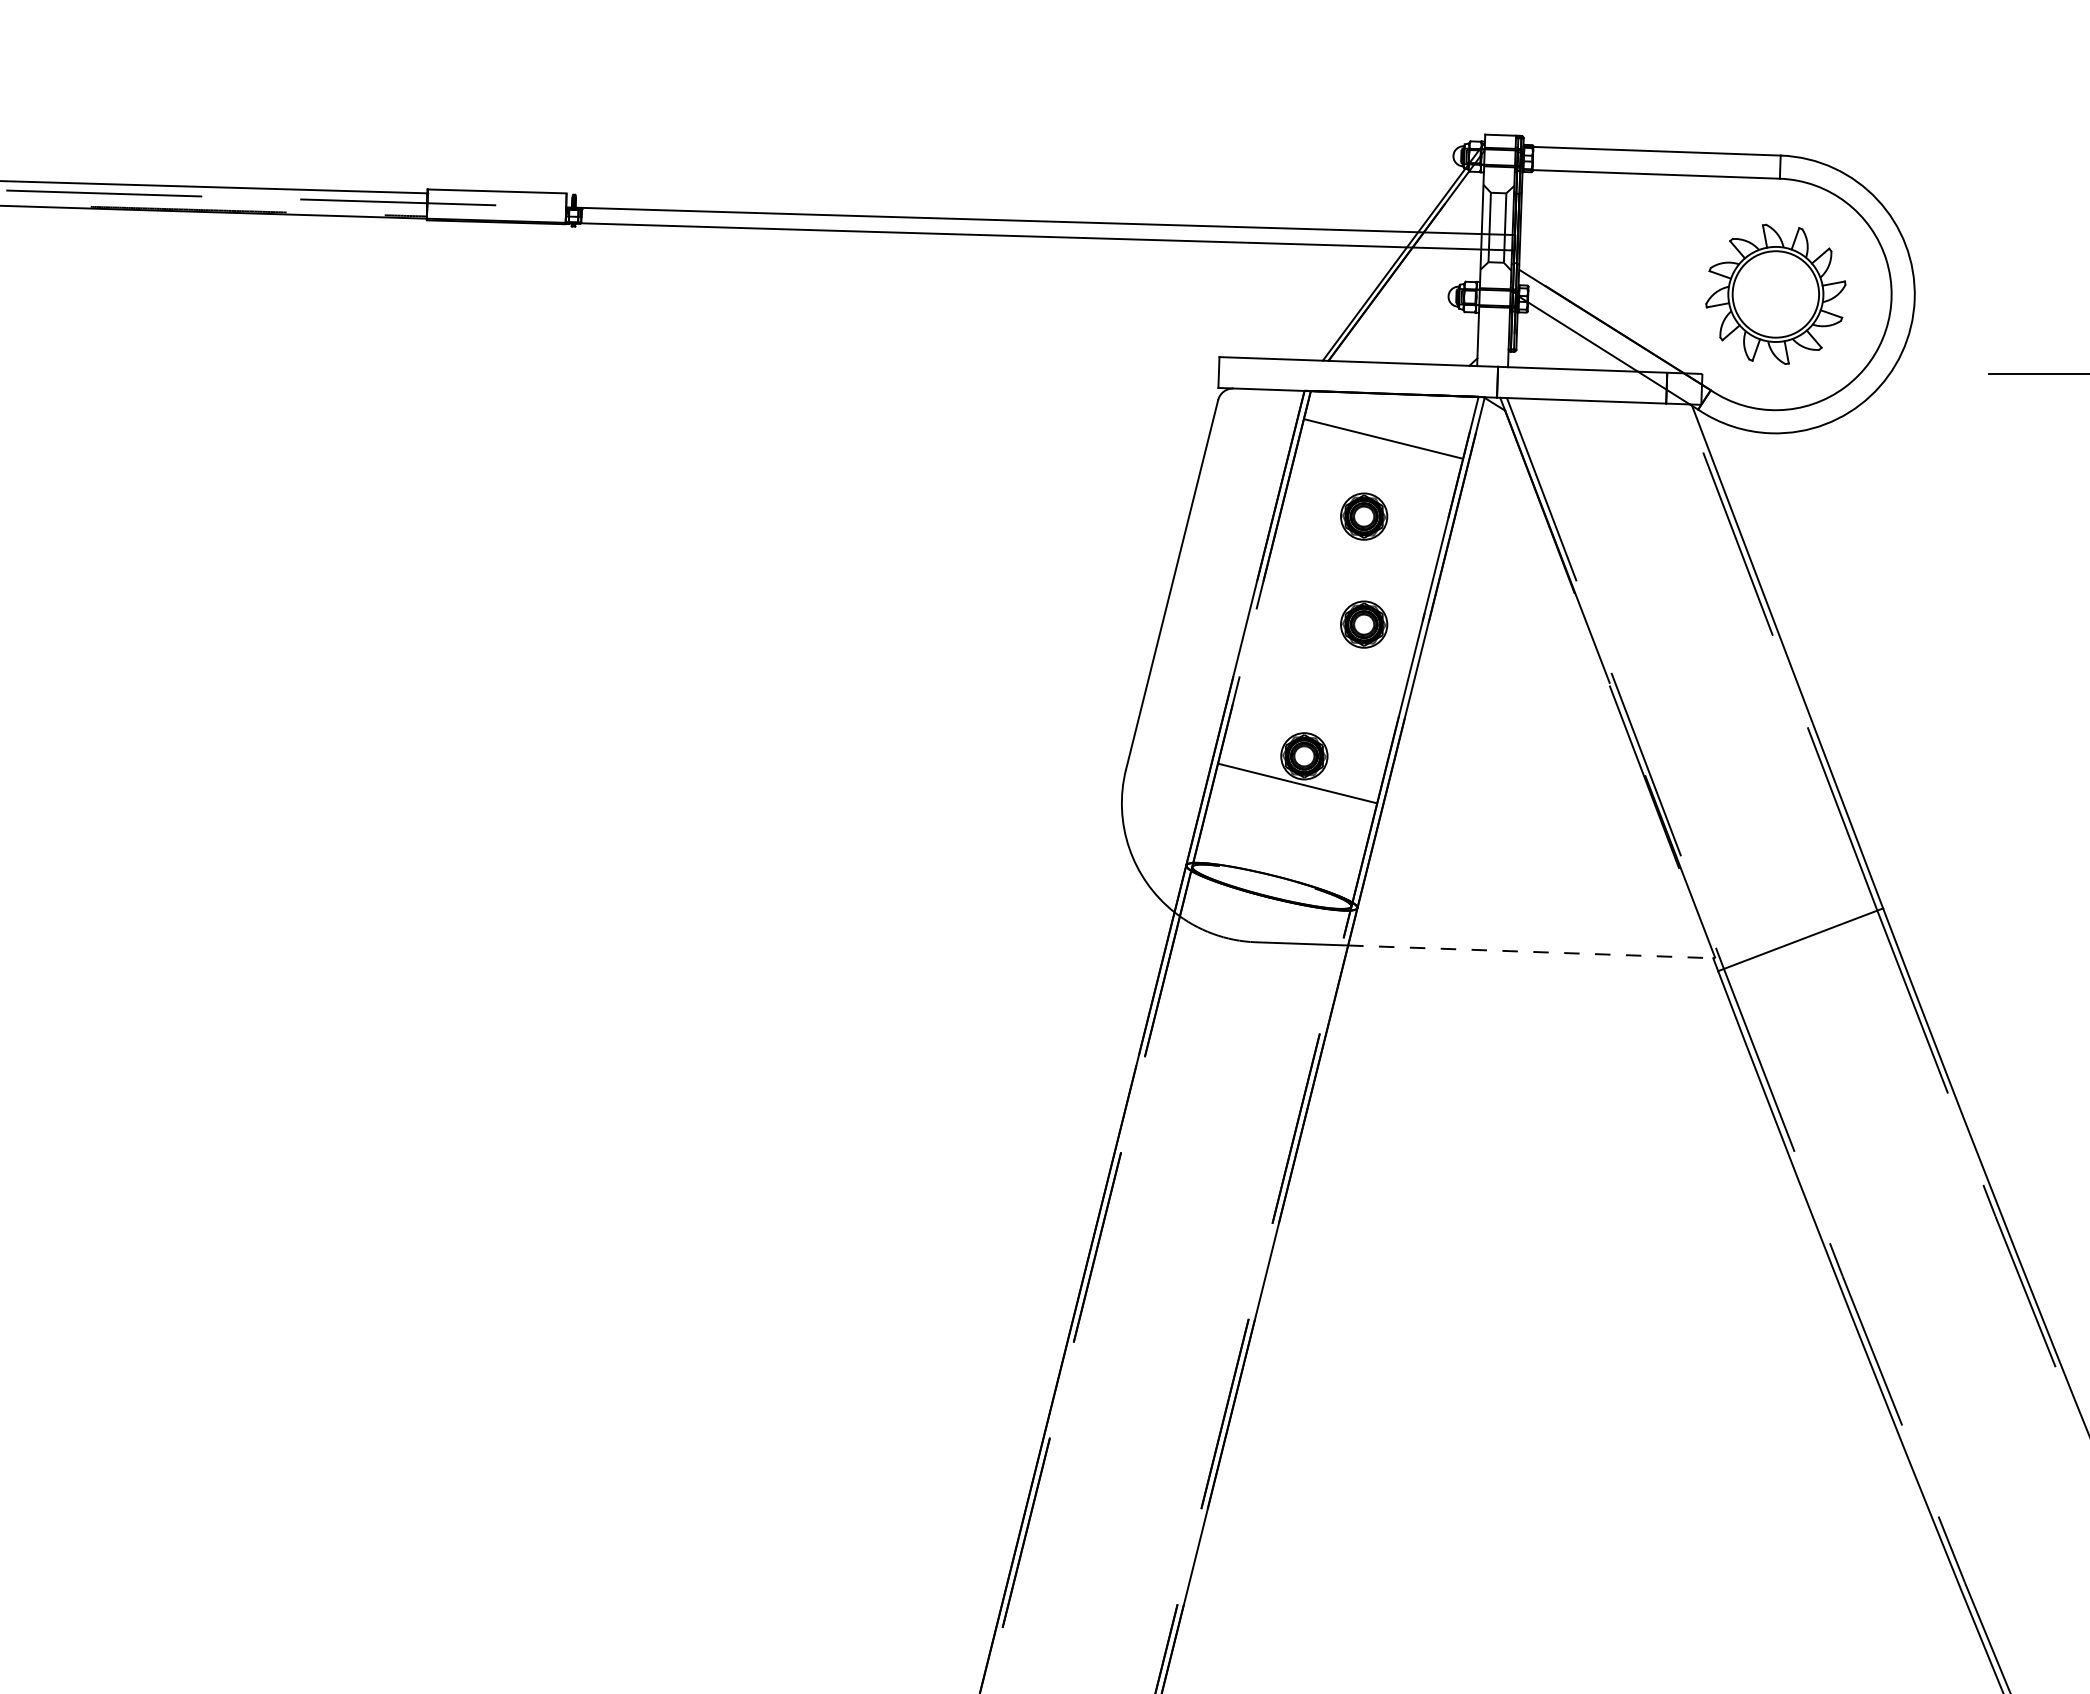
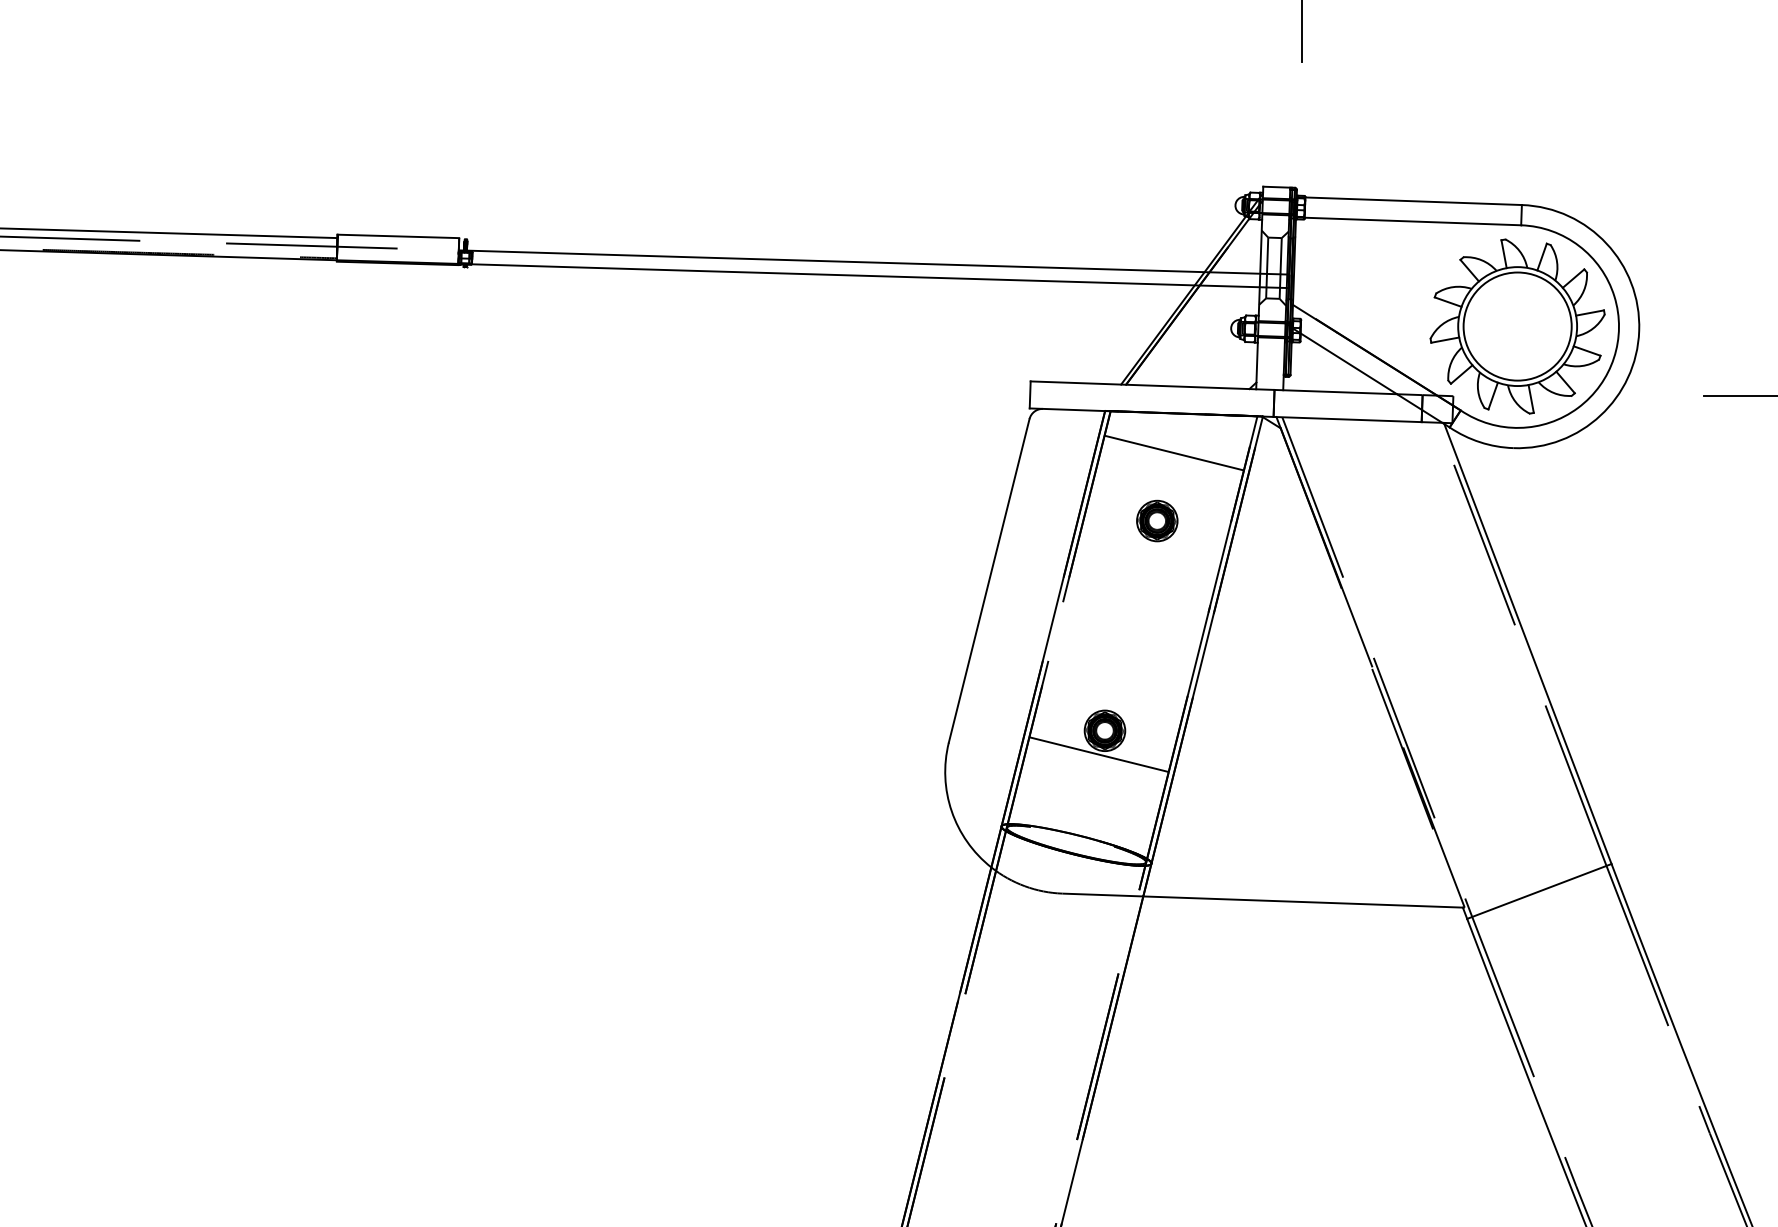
part: (1775, 294) -> (1517, 326), size x1.43
part: (1364, 624) -> (1157, 615), removed
line: (1530, 951) -> (1302, 901), dashed -> solid

